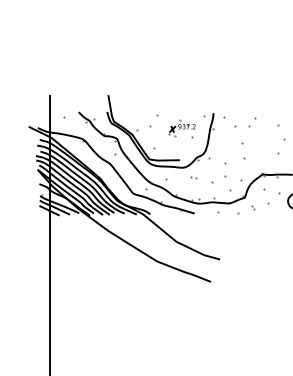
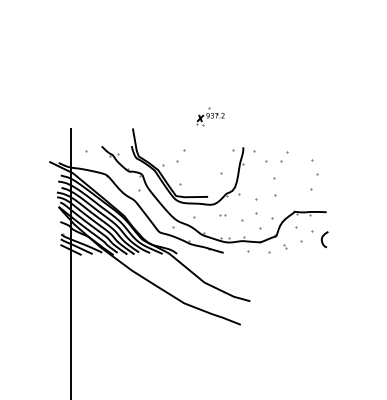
part: (182, 127) -> (210, 116), moved

